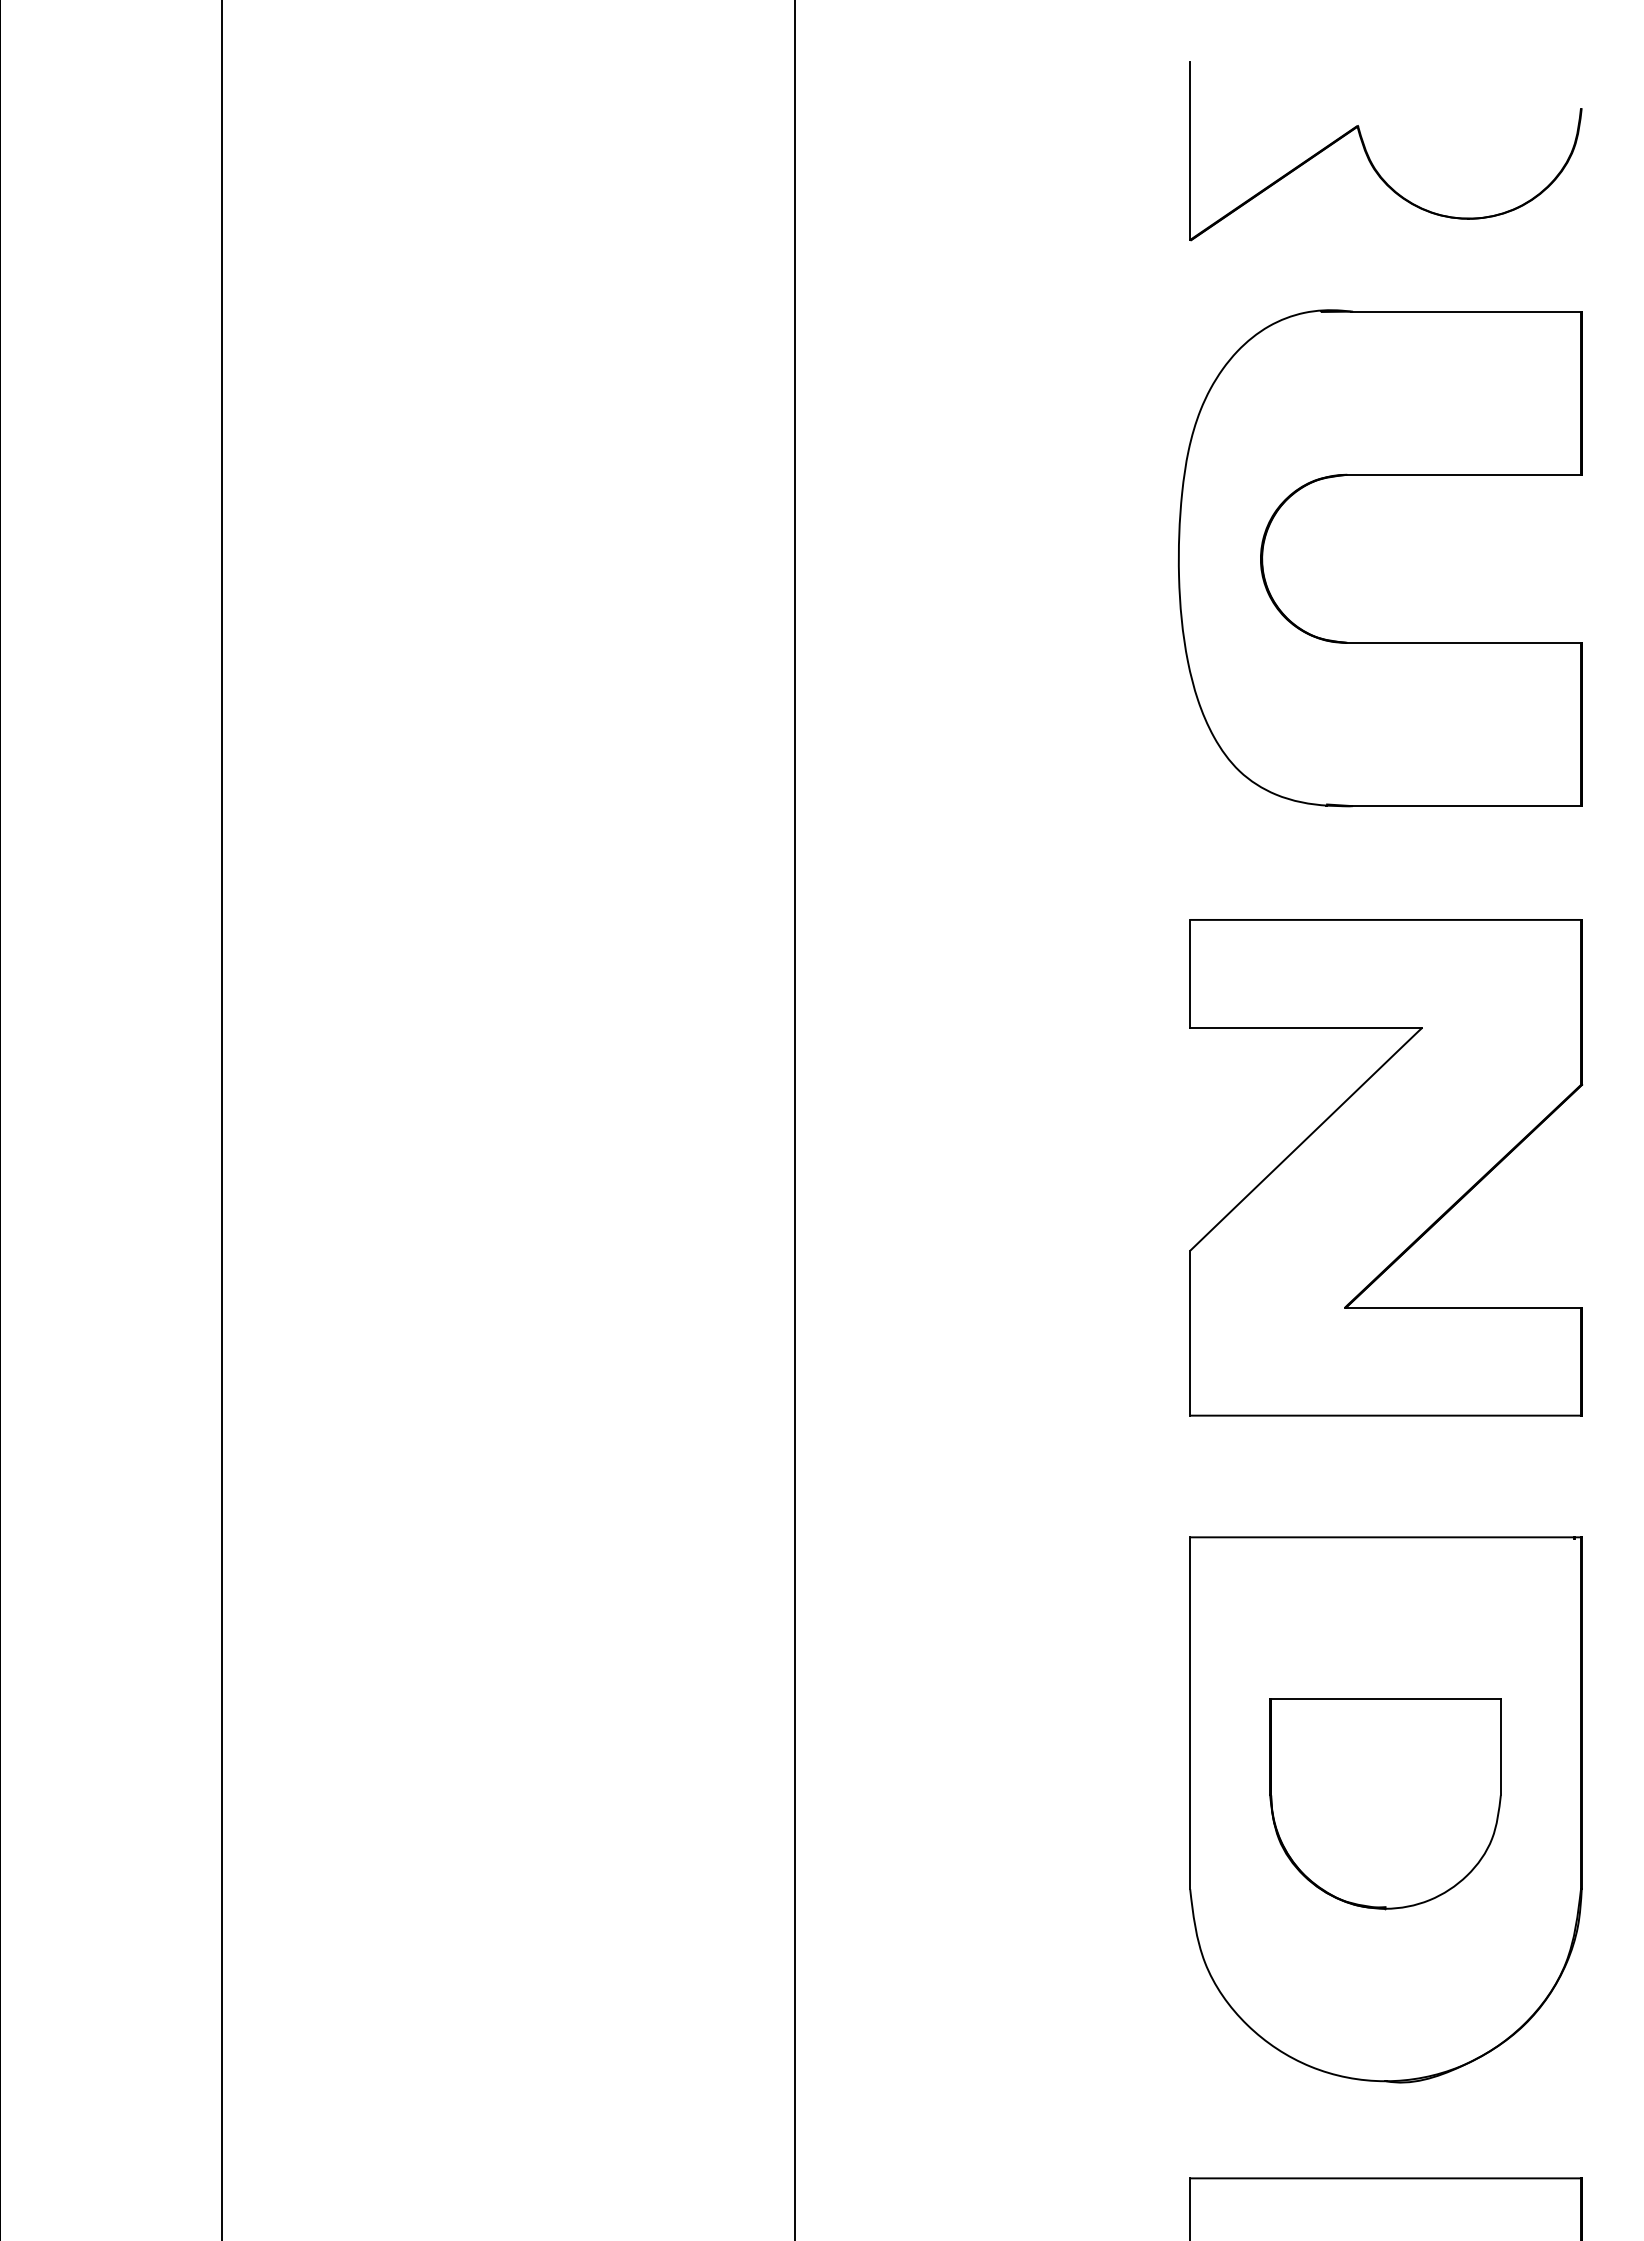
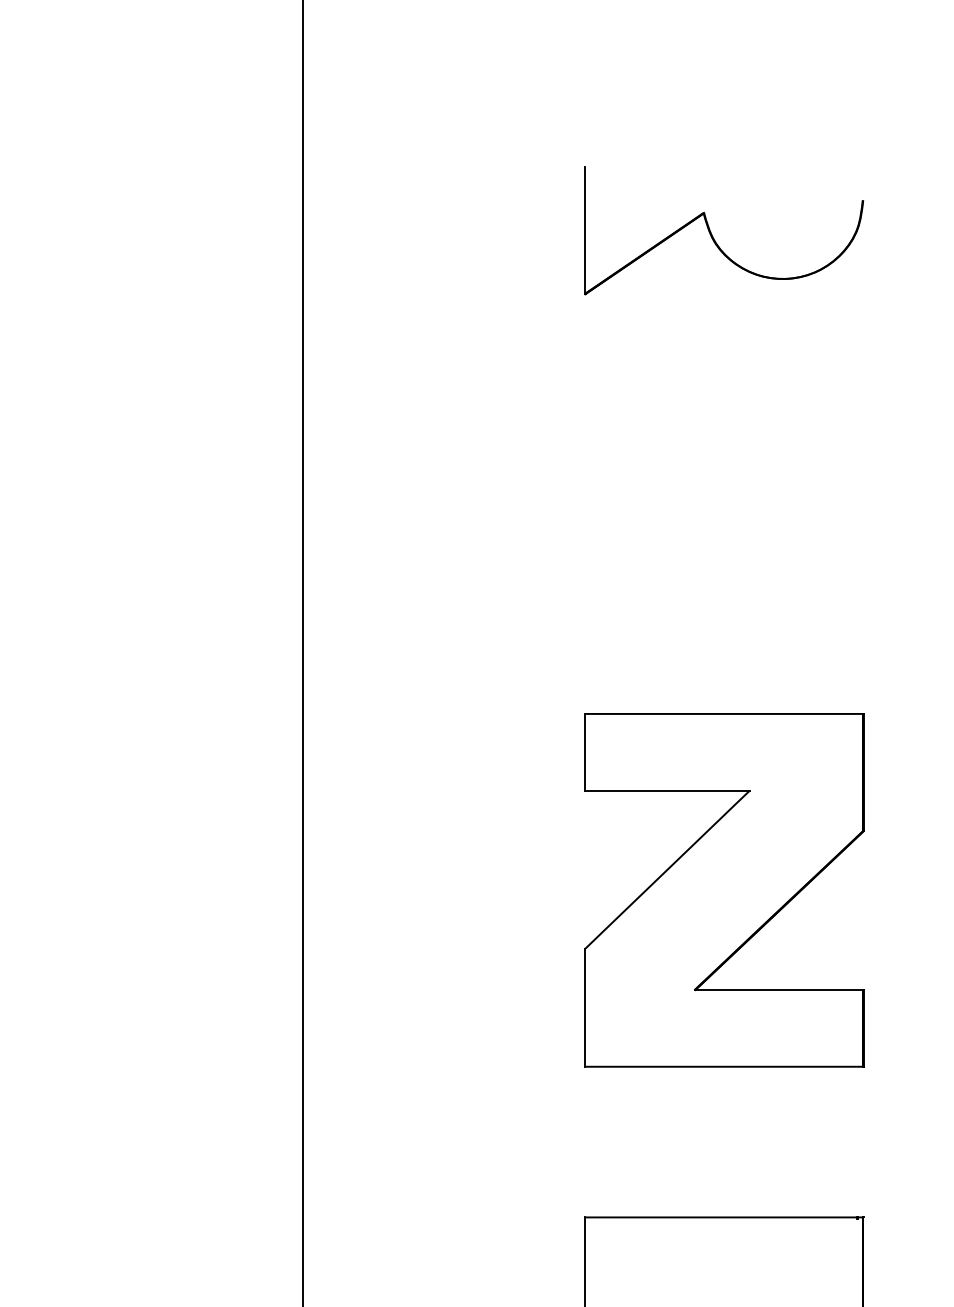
part: (1379, 475) -> (719, 461), removed
part: (1386, 1167) -> (724, 890), moved

